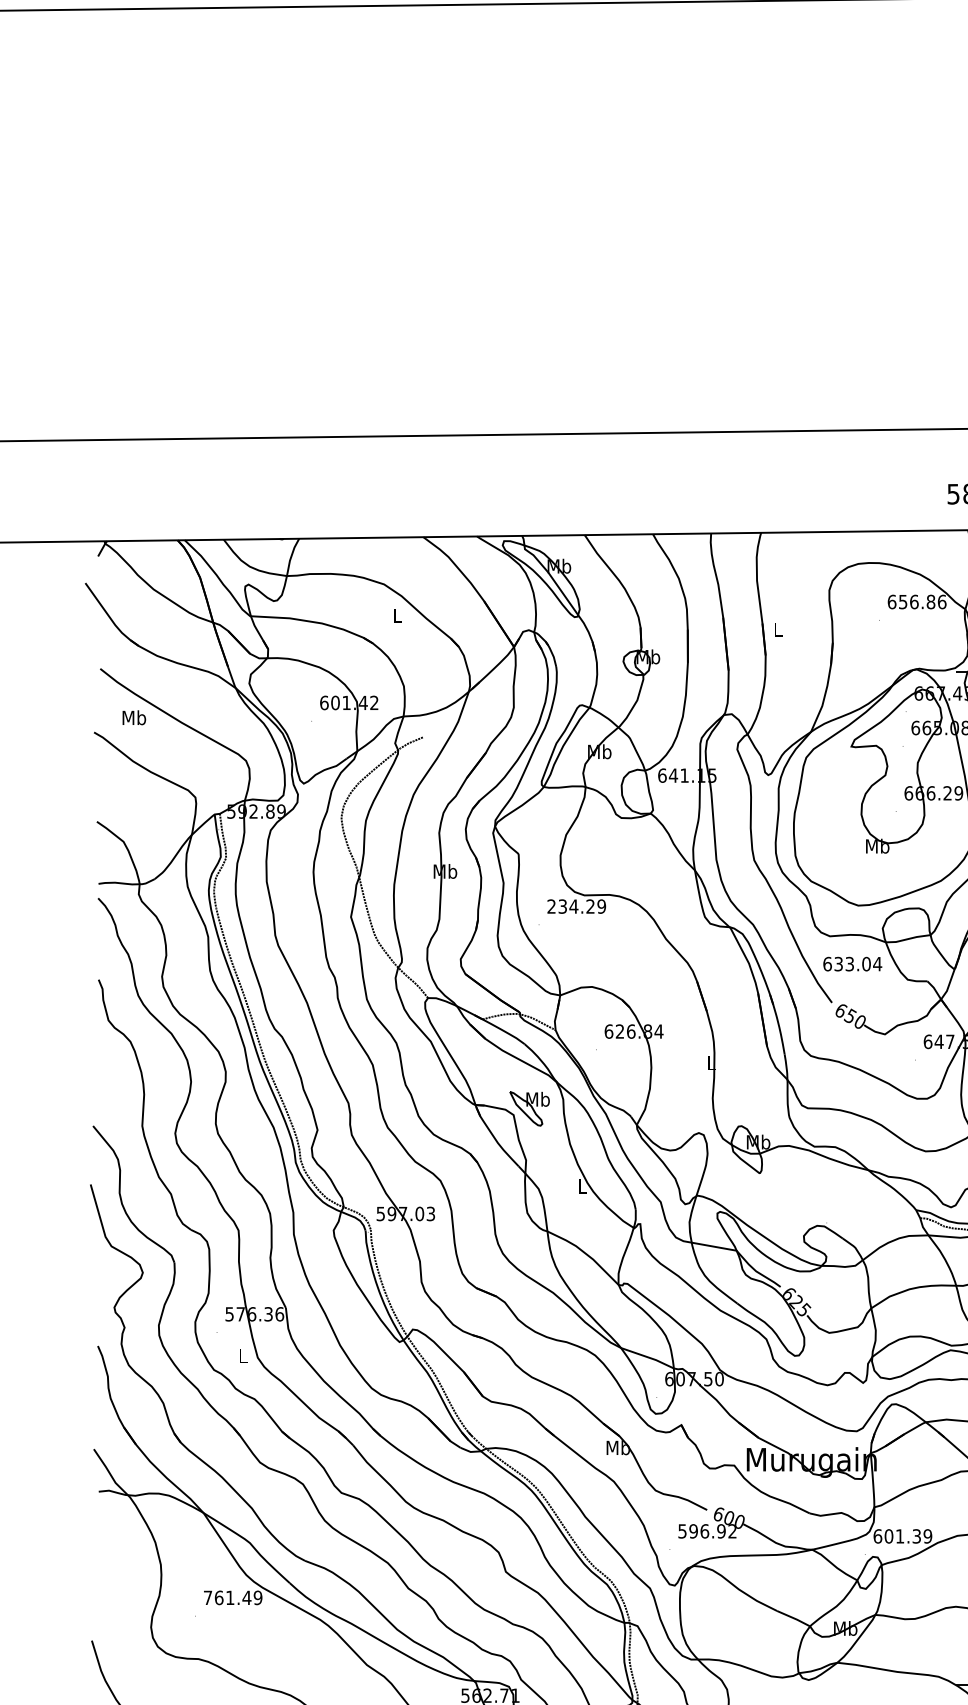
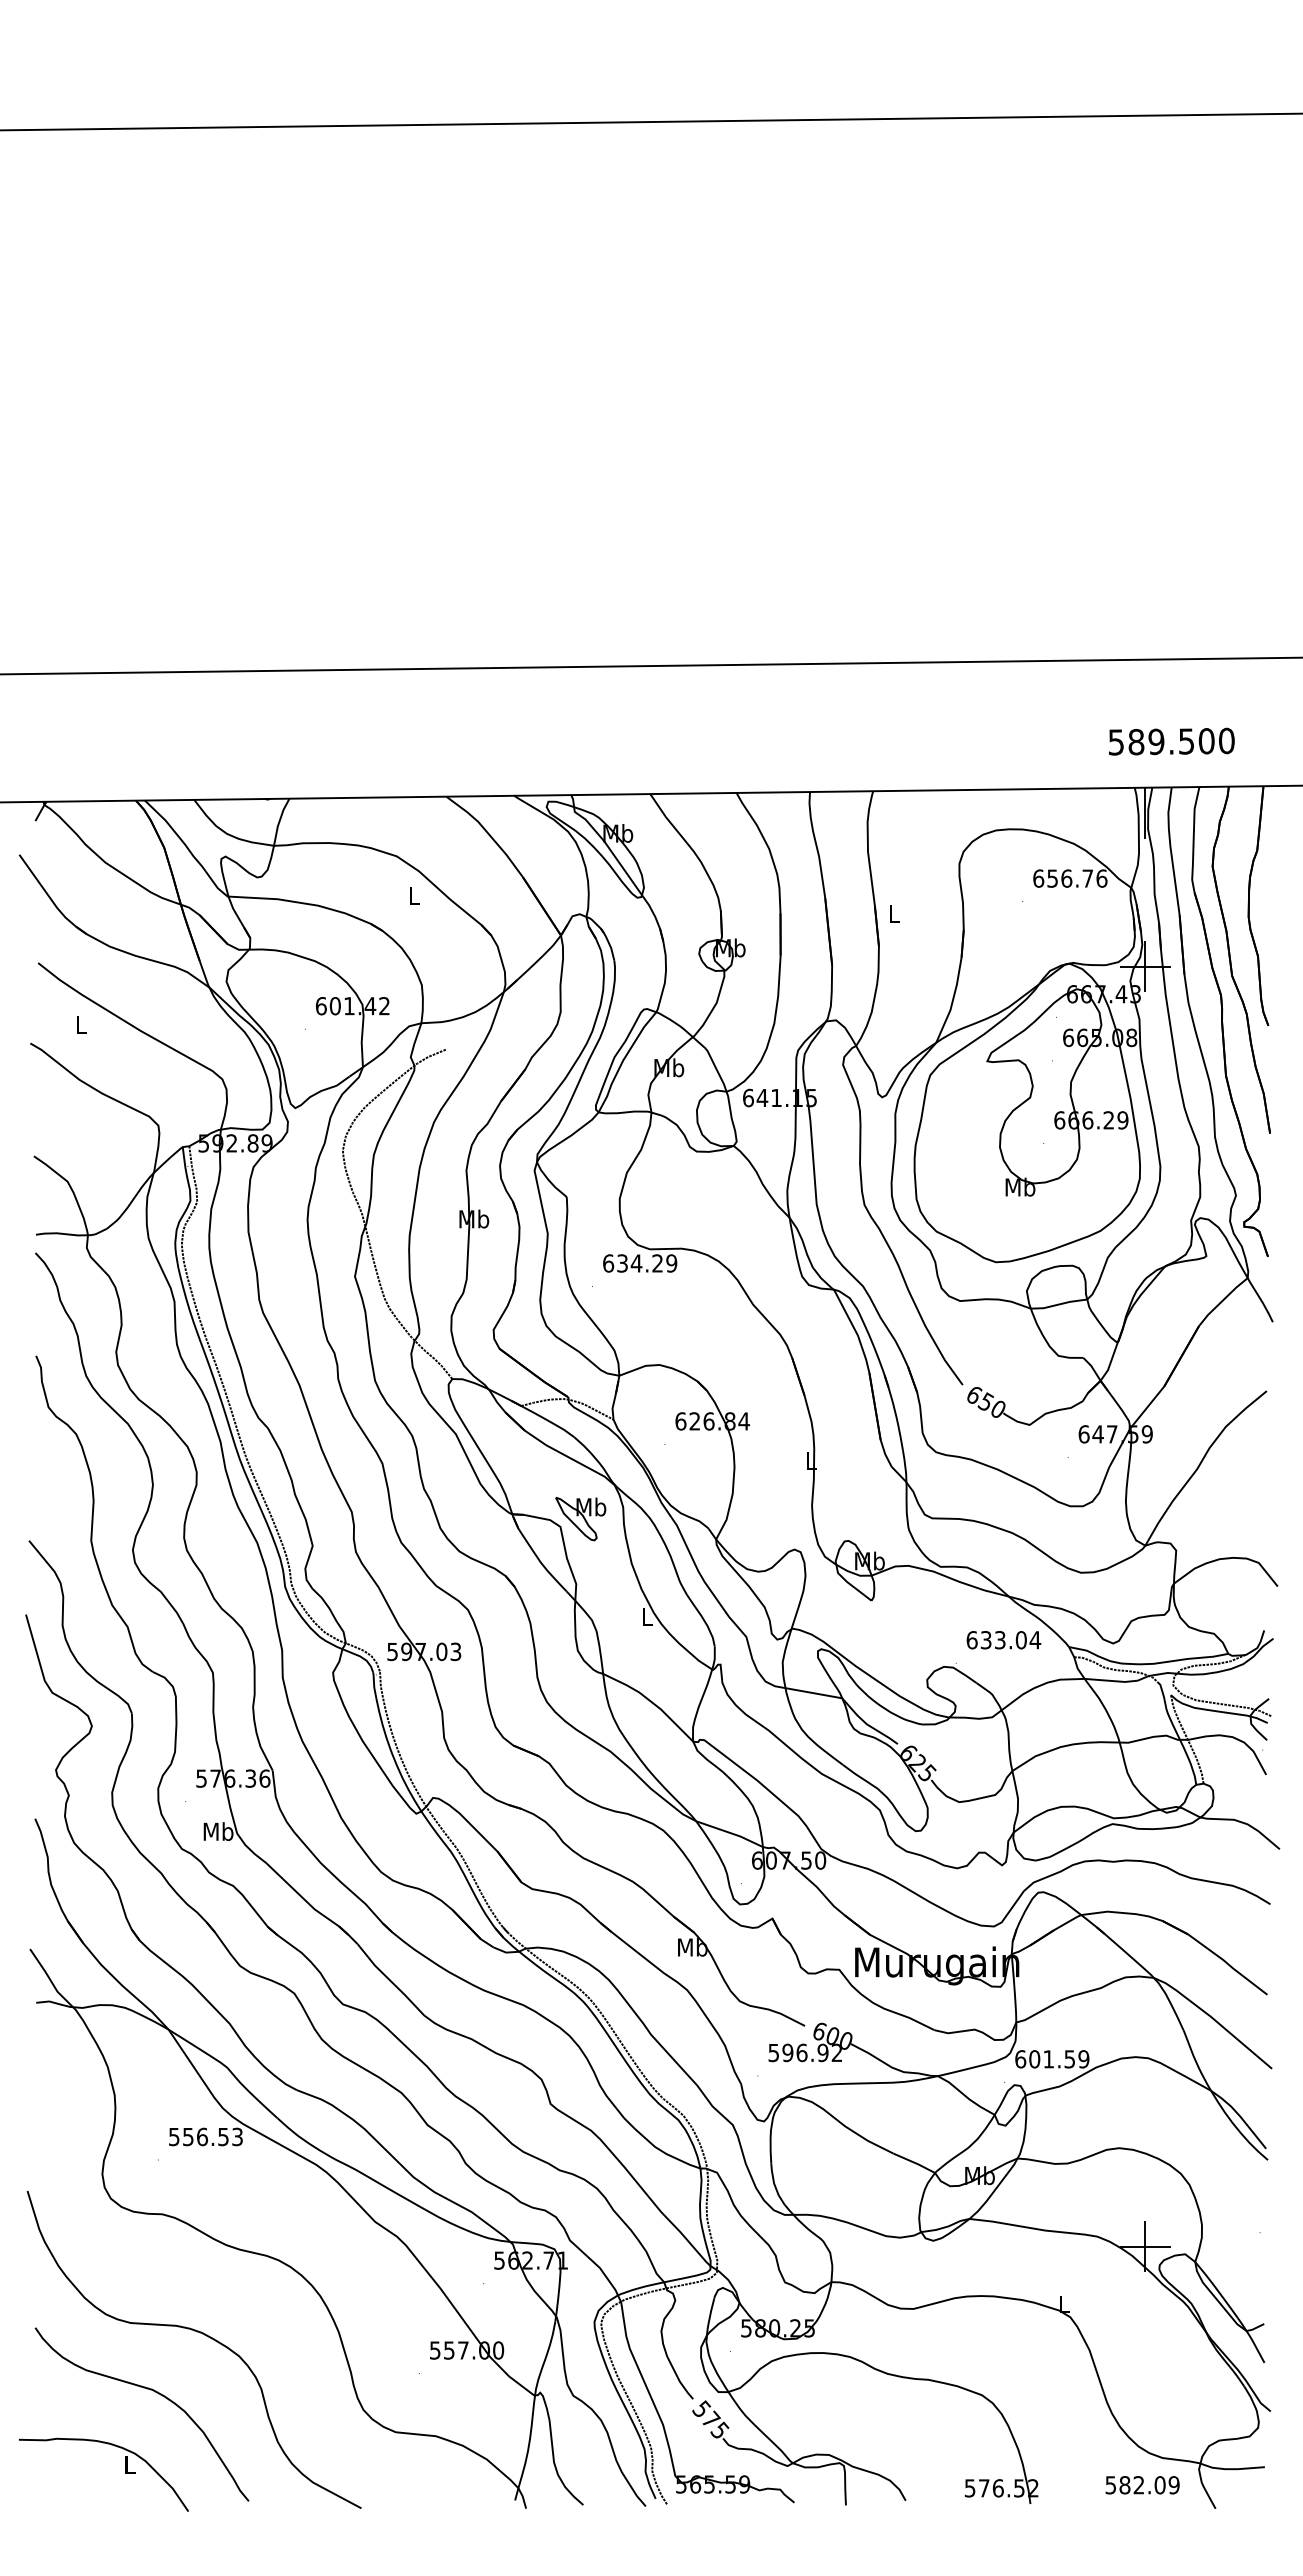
text: (930, 601) -> (1087, 878), 656.86 -> 656.76
text: (134, 717) -> (81, 1024), Mb -> L
text: (551, 906) -> (608, 1263), 234.29 -> 634.29
text: (852, 964) -> (1003, 1640), moved
text: (243, 1356) -> (218, 1831), L -> Mb
text: (917, 1535) -> (1070, 2058), 601.39 -> 601.59
text: (232, 1597) -> (205, 2136), 761.49 -> 556.53

